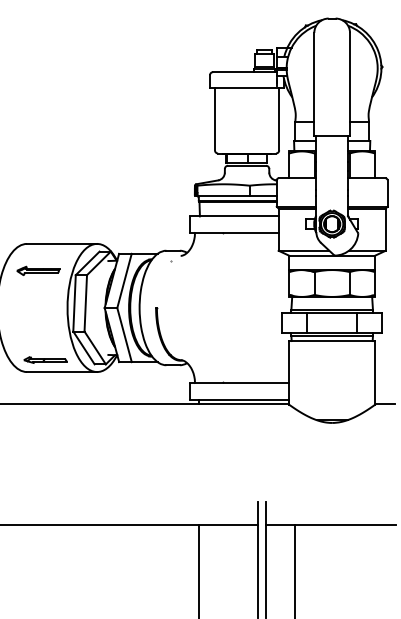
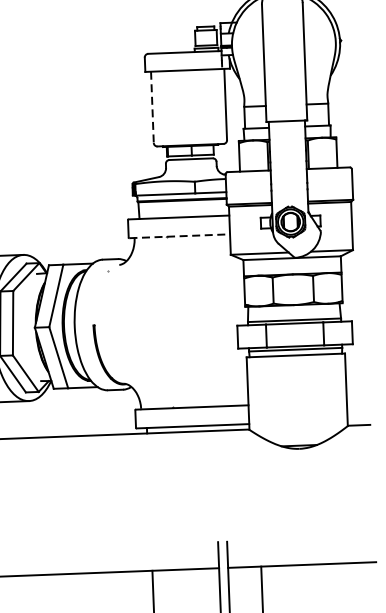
line: (214, 119) -> (151, 107), solid -> dashed
line: (235, 232) -> (180, 235), solid -> dashed

